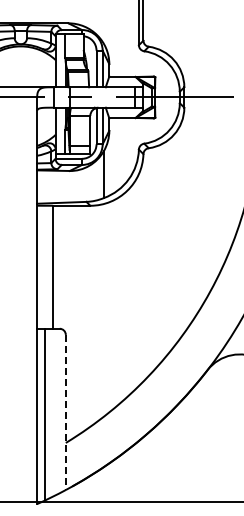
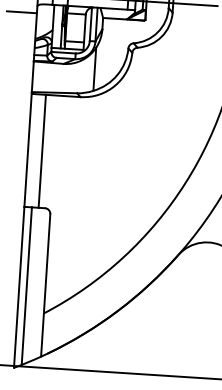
line: (20, 117) -> (21, 11), added
line: (65, 412) -> (45, 285), dashed -> solid

